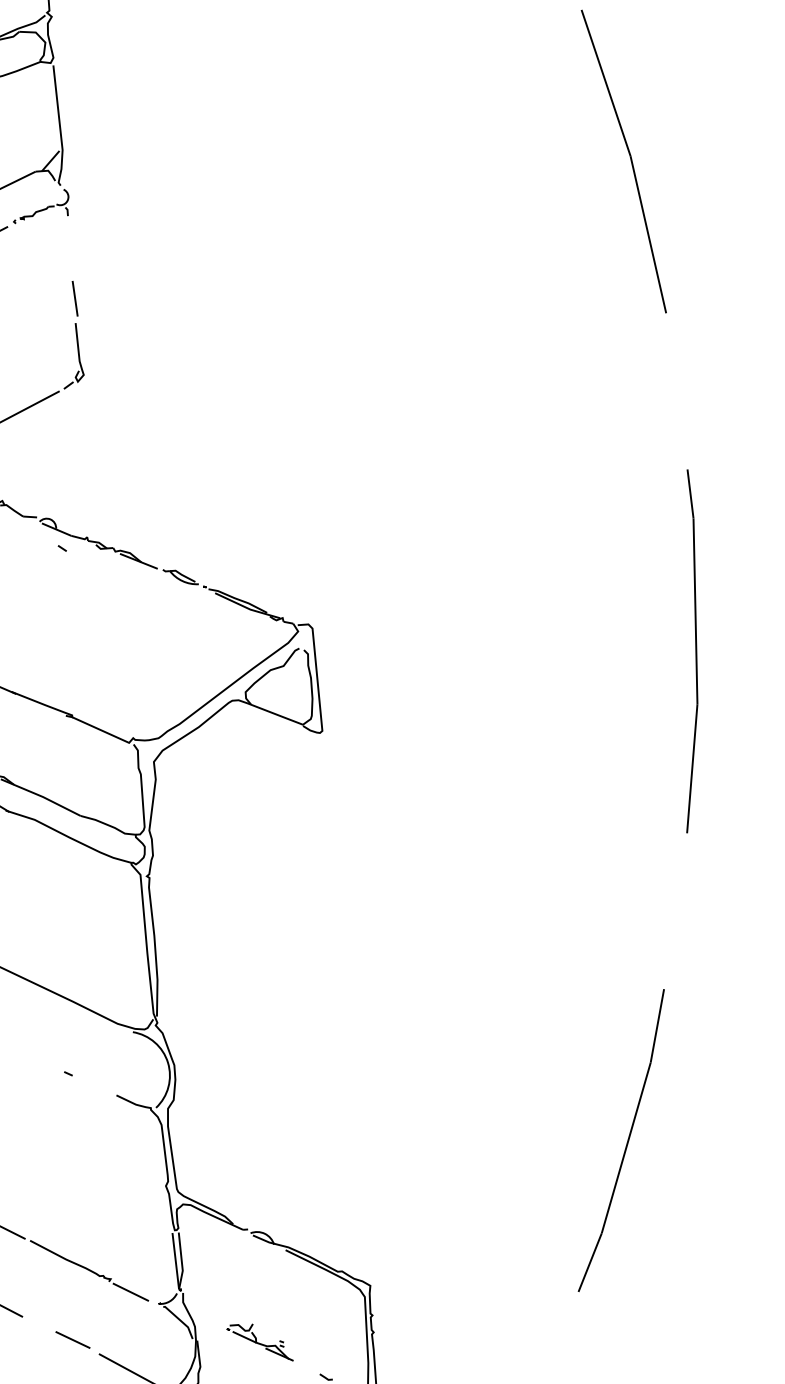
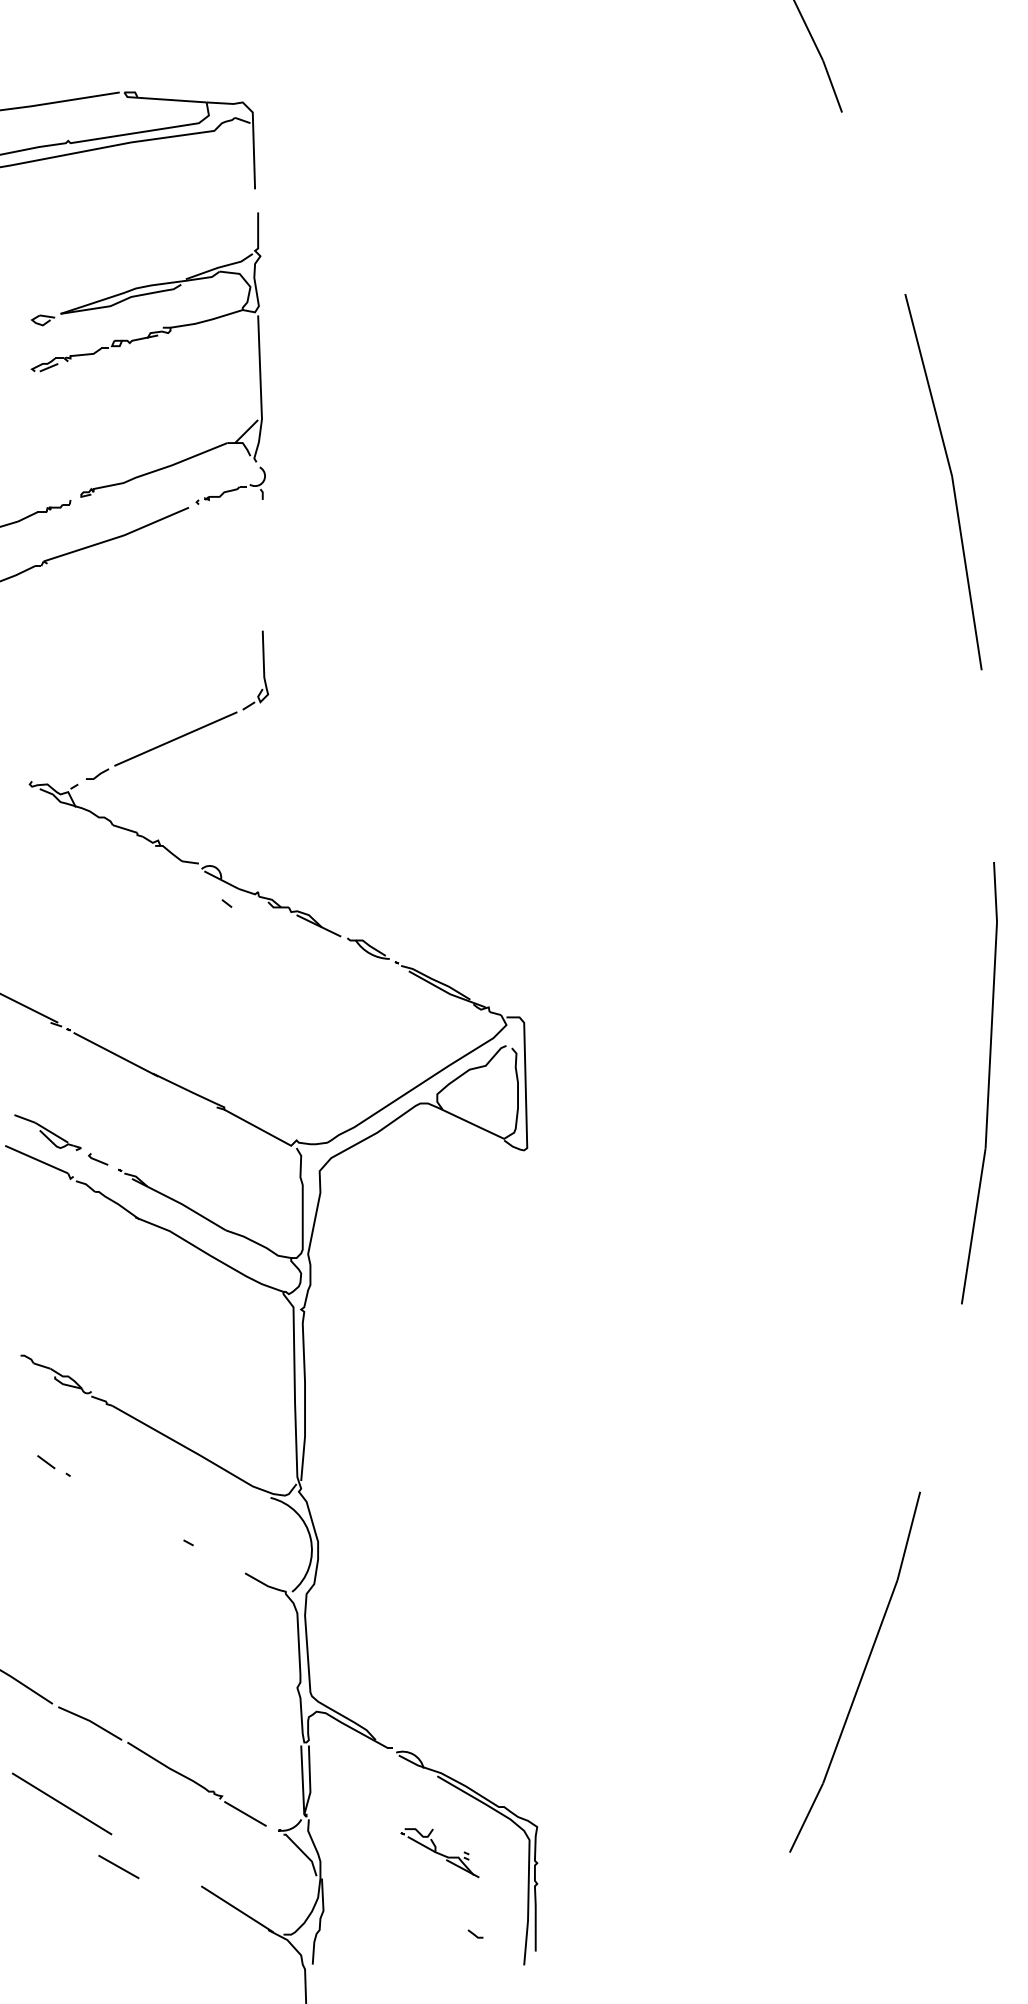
line: (74, 298) -> (263, 600), removed
line: (72, 1339) -> (118, 1866), moved
part: (259, 1343) -> (439, 1853), moved

